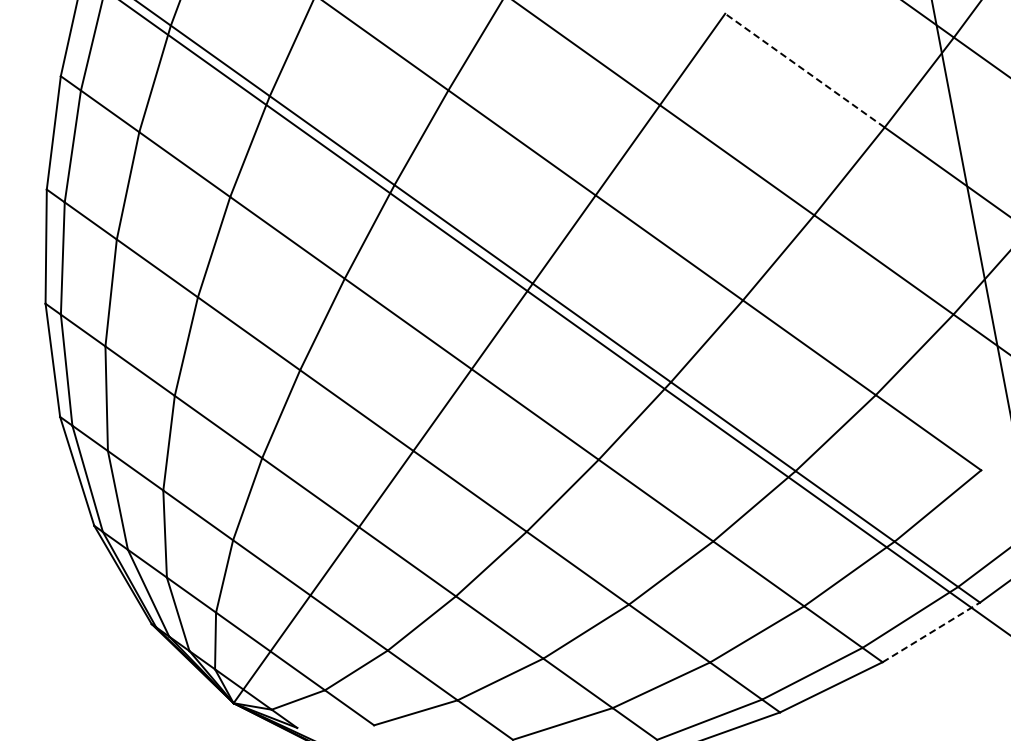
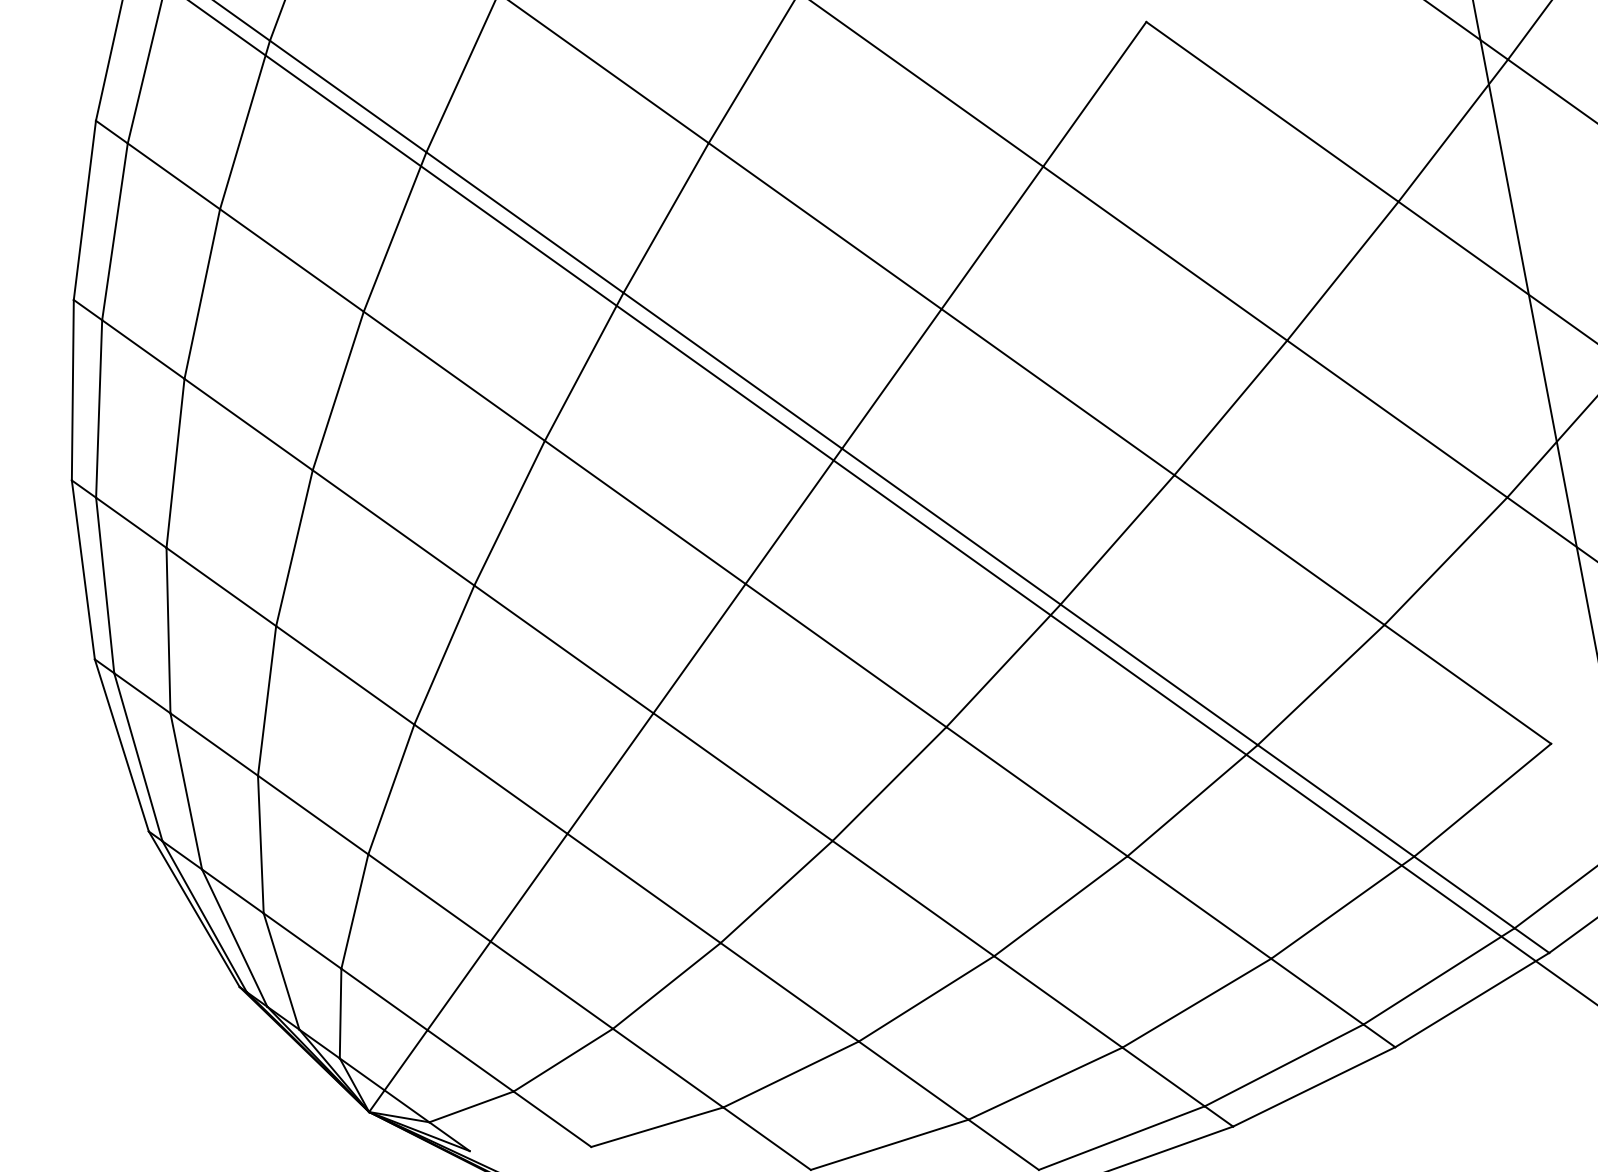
line: (804, 70) -> (1271, 111), dashed -> solid
line: (931, 632) -> (1472, 1000), dashed -> solid

